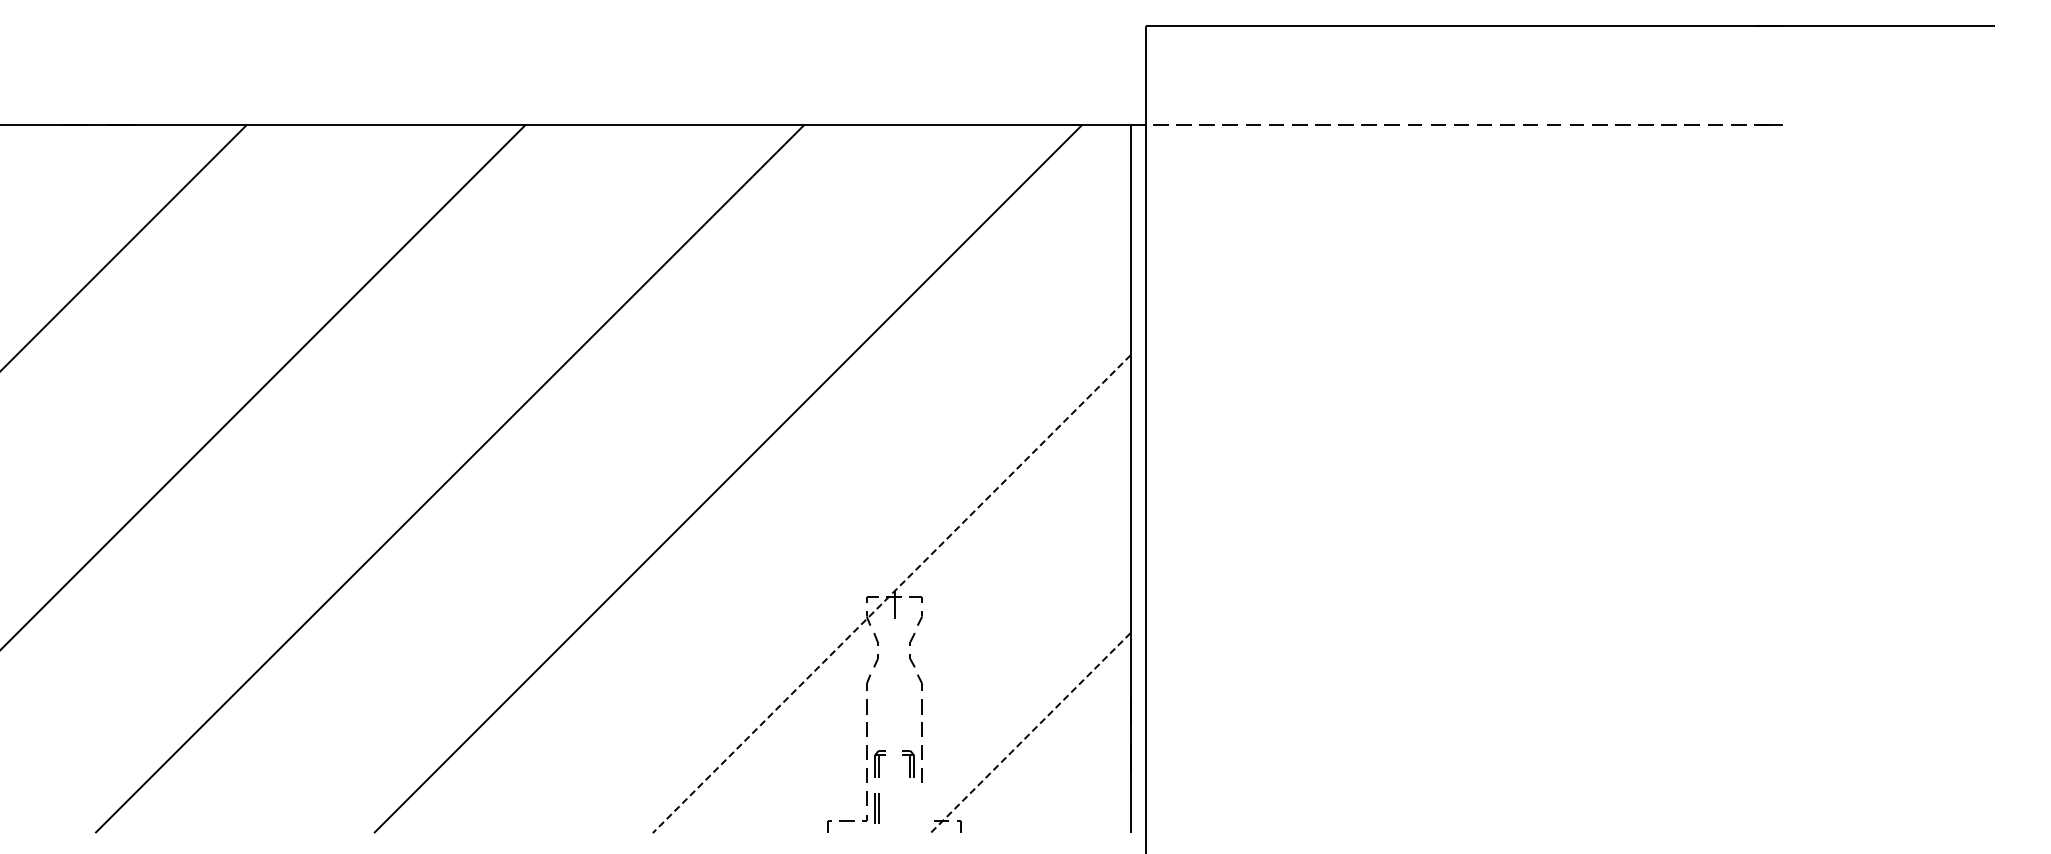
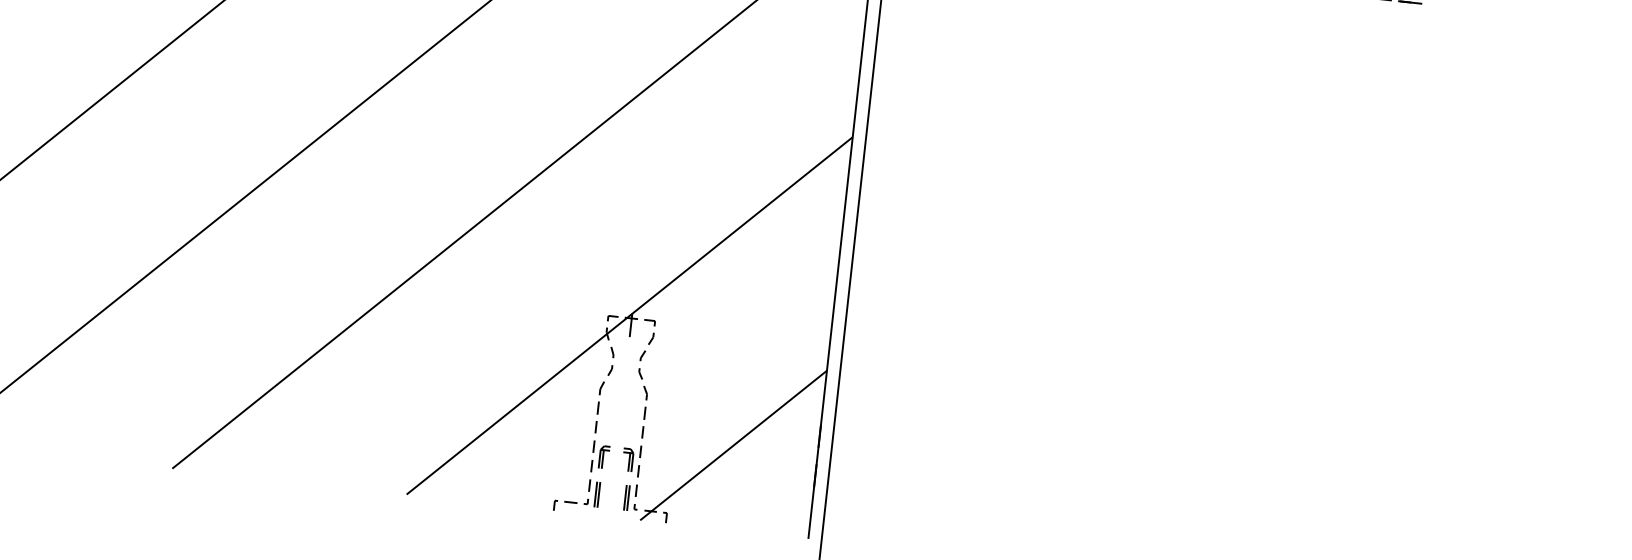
line: (891, 594) -> (629, 316), dashed -> solid
line: (1030, 733) -> (733, 445), dashed -> solid
part: (917, 807) -> (631, 497), added

